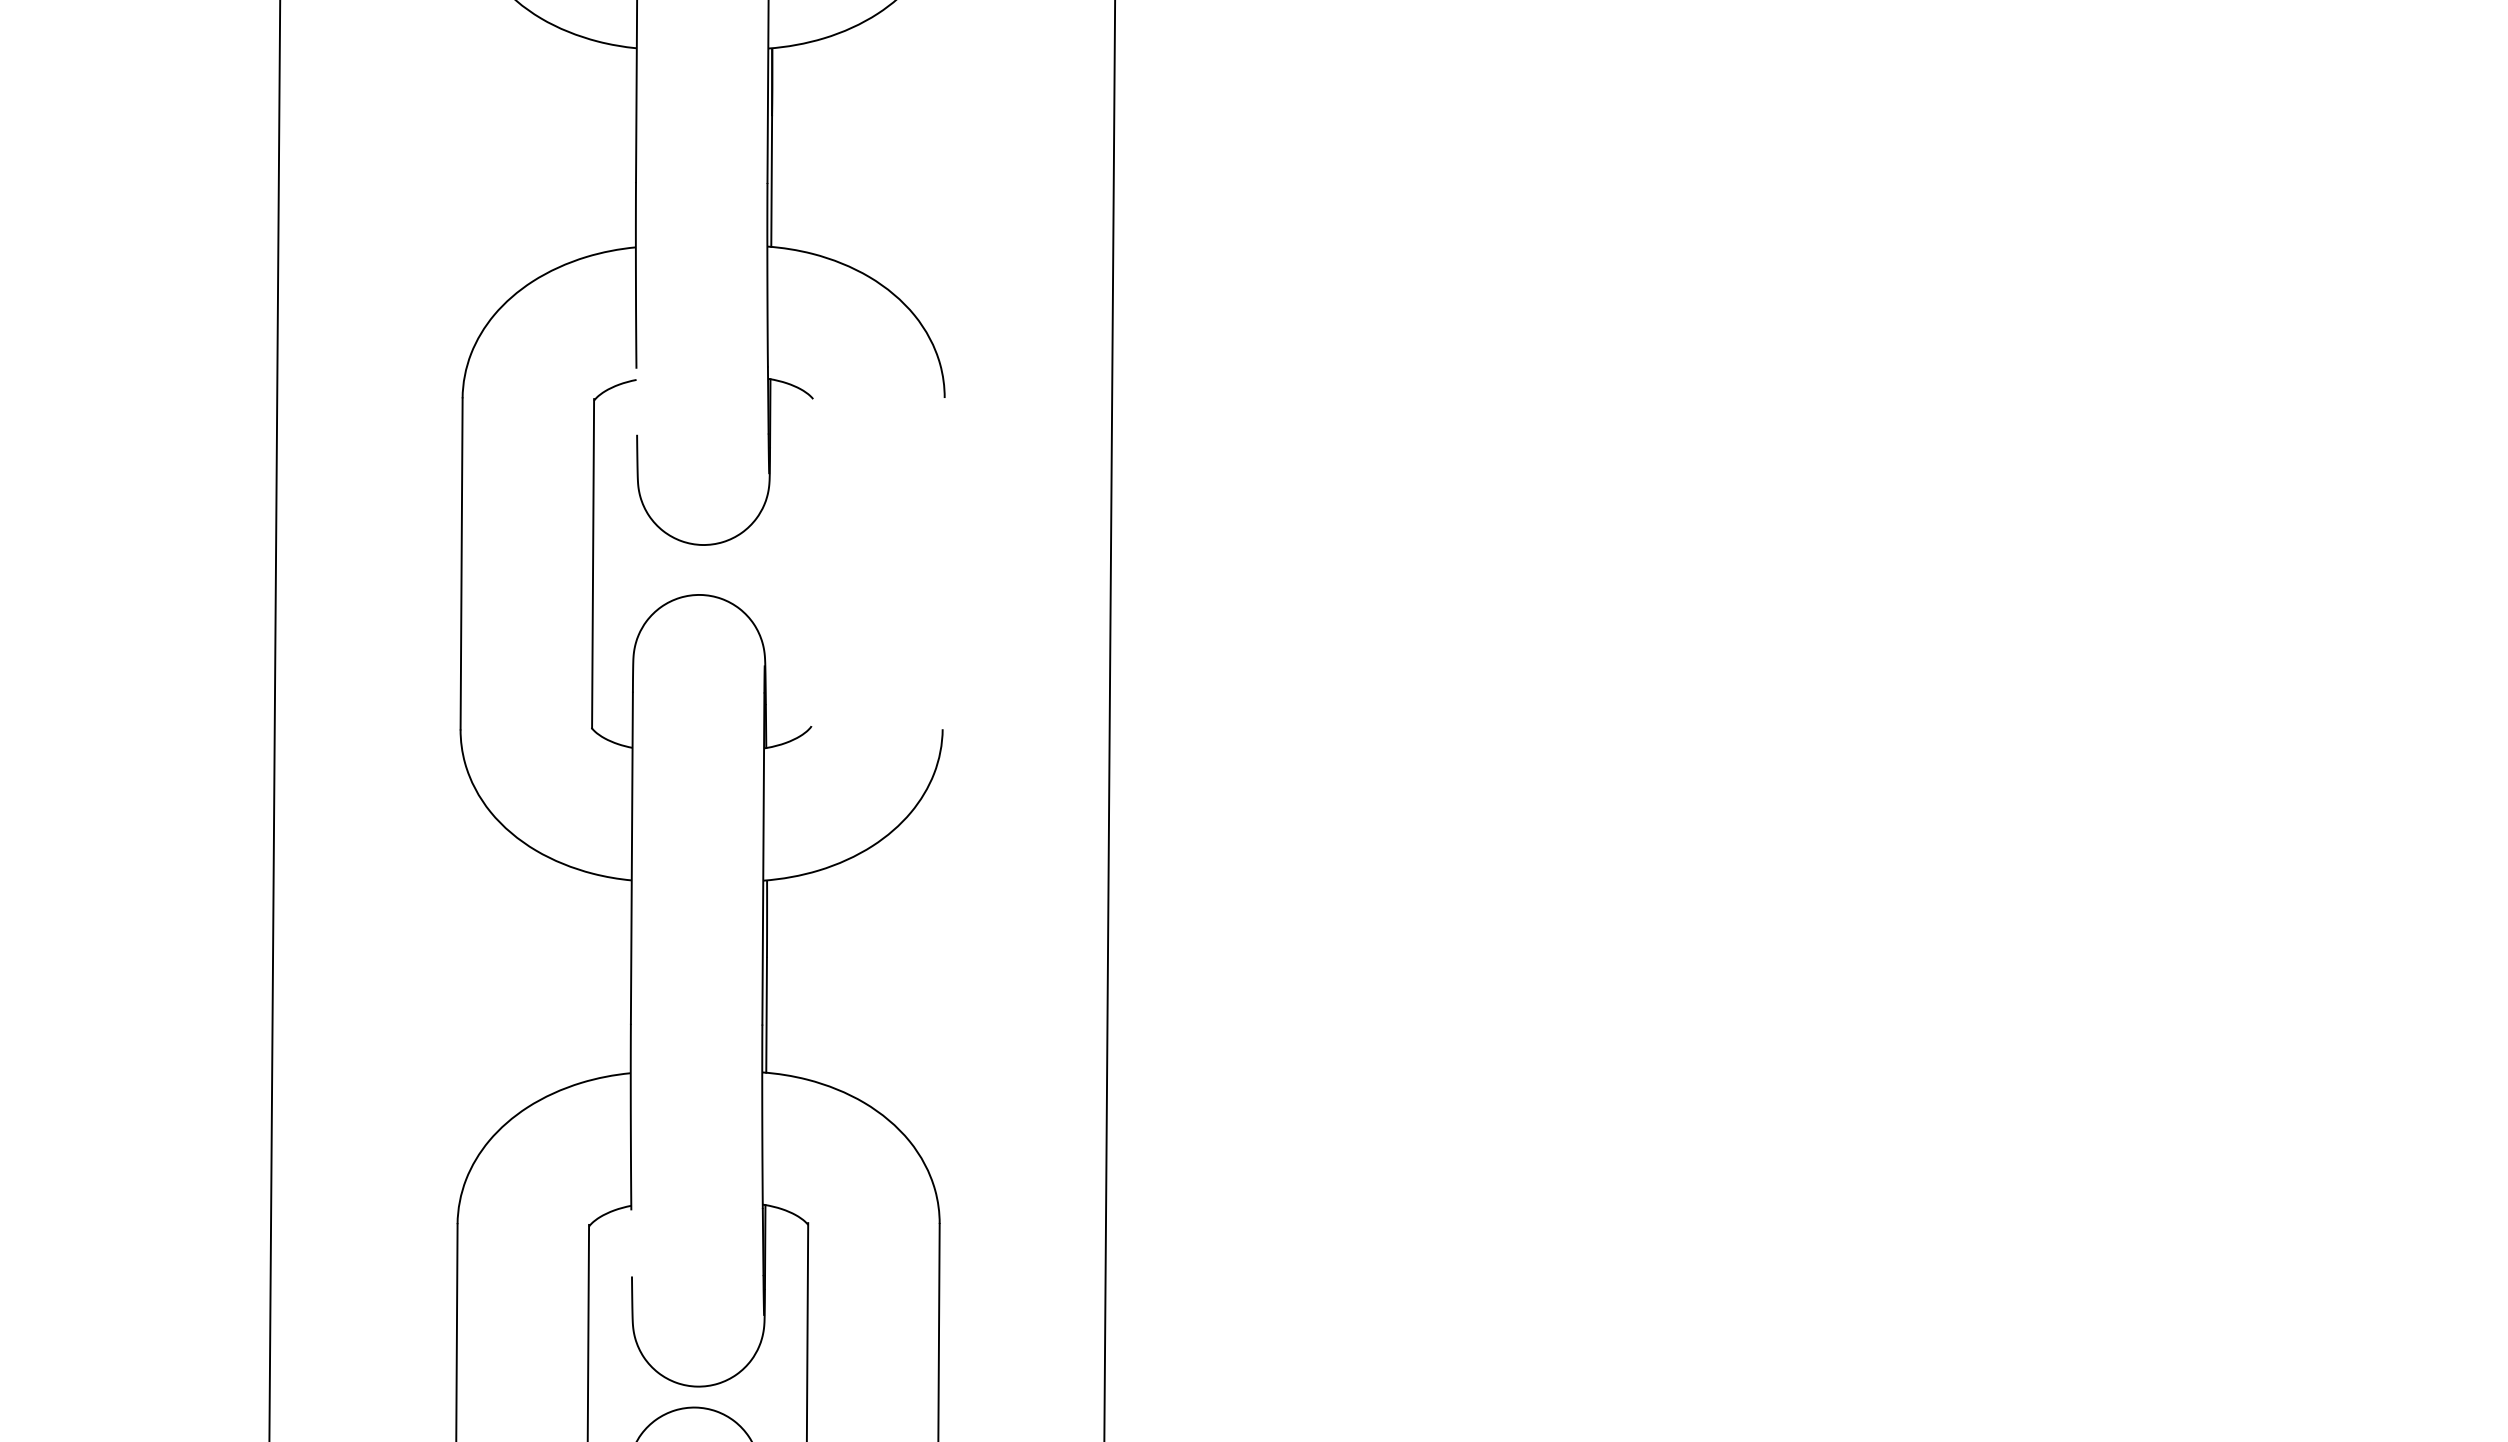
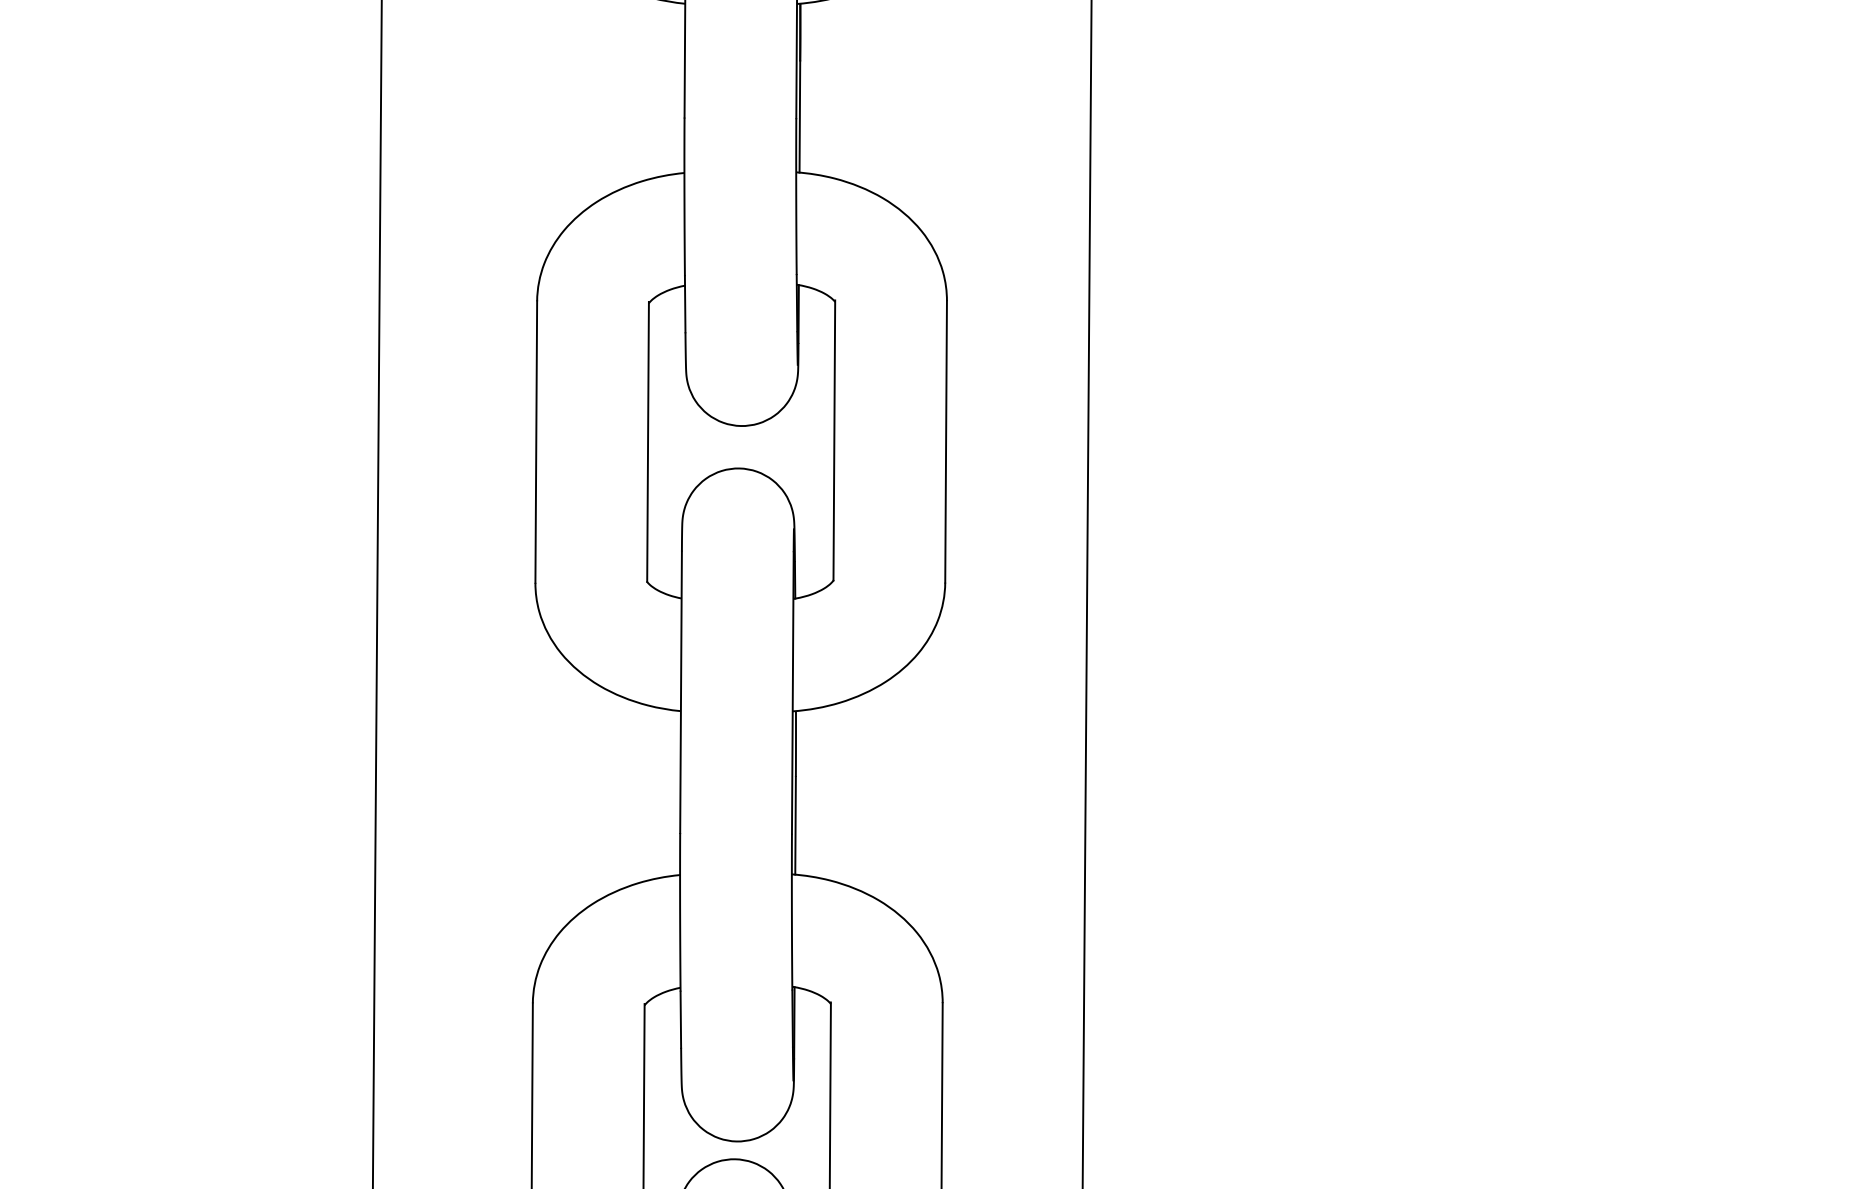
line: (636, 401) -> (684, 304), added
line: (812, 561) -> (834, 440), added
line: (943, 563) -> (945, 441), added
line: (631, 1243) -> (680, 1019), added

